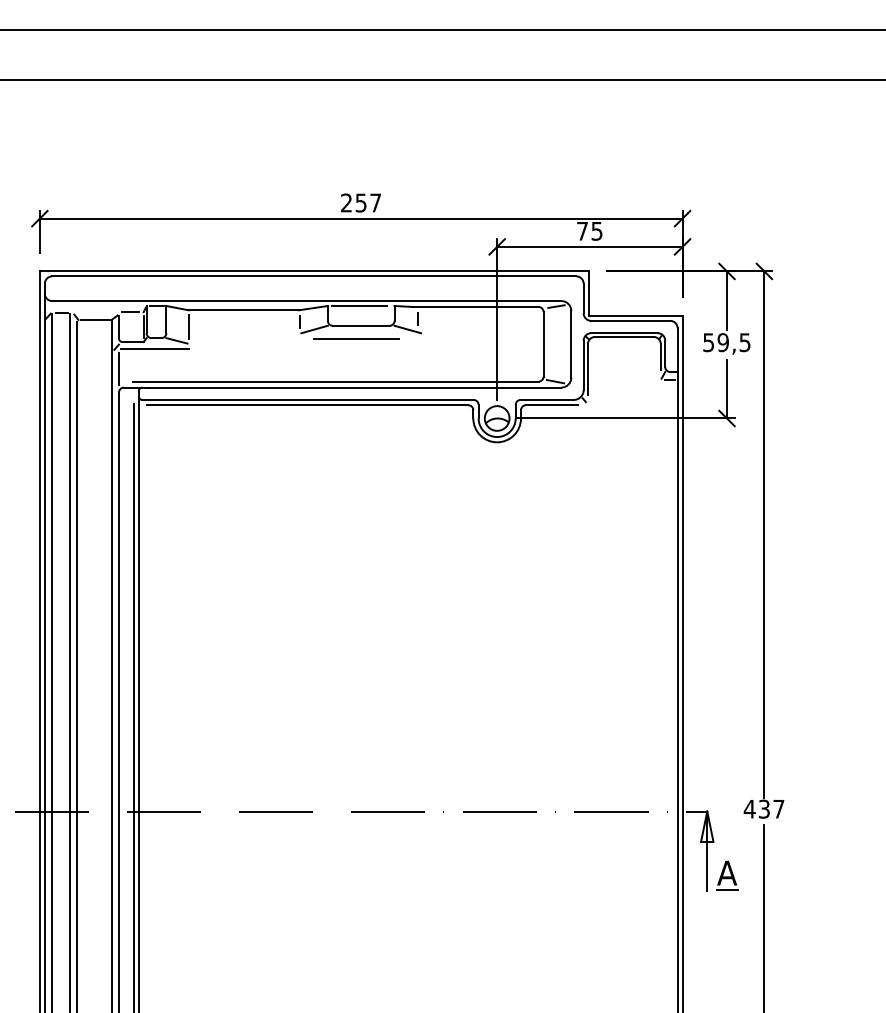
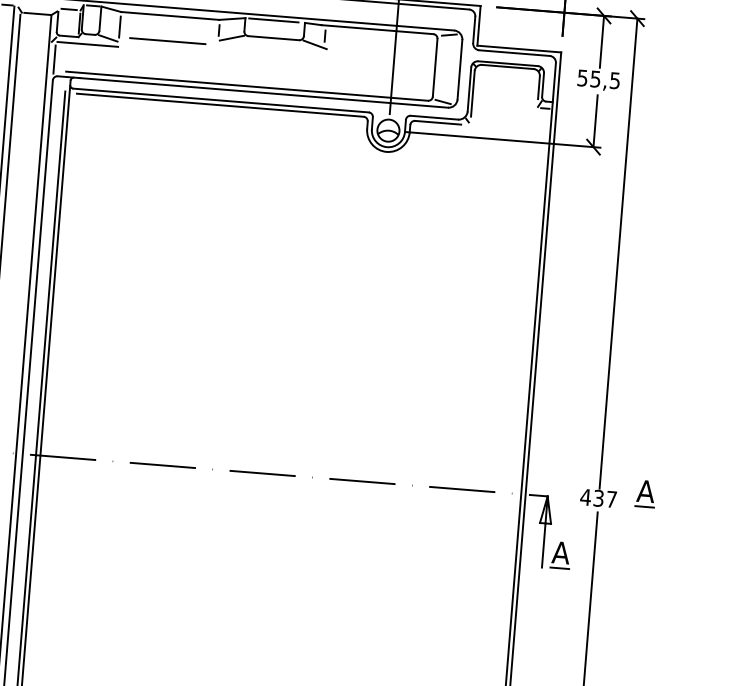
line: (356, 338) -> (167, 41), moved
text: (722, 342) -> (594, 79), 59,5 -> 55,5
part: (816, 799) -> (646, 493), added

